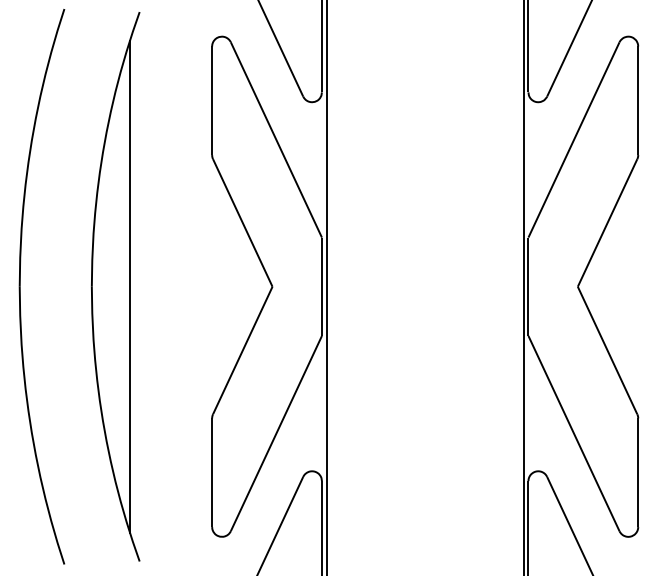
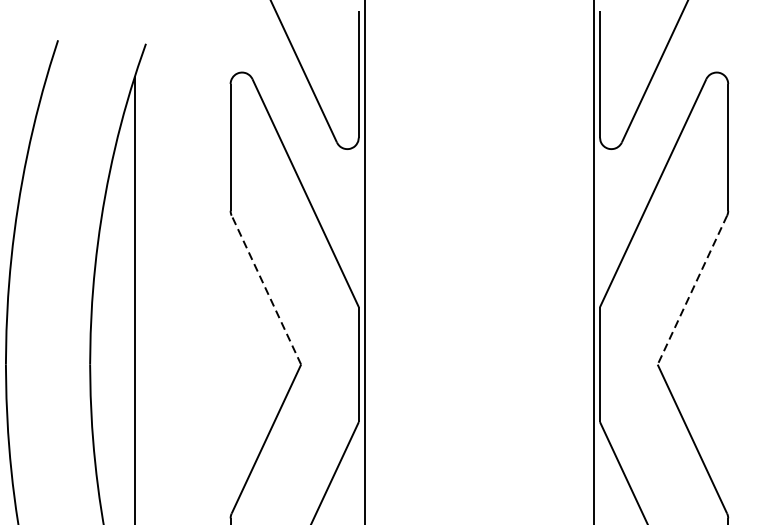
line: (242, 222) -> (266, 289), solid -> dashed
line: (607, 223) -> (692, 290), solid -> dashed

